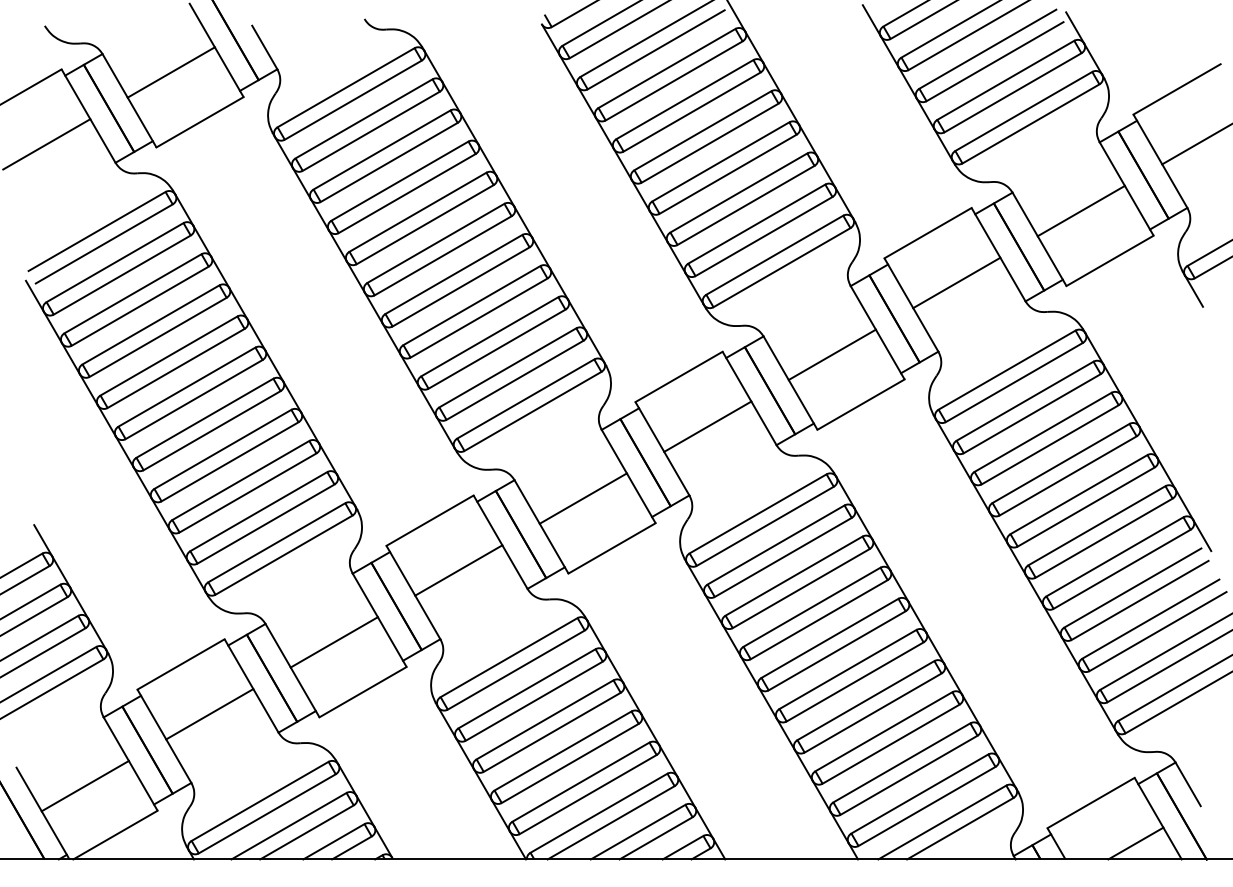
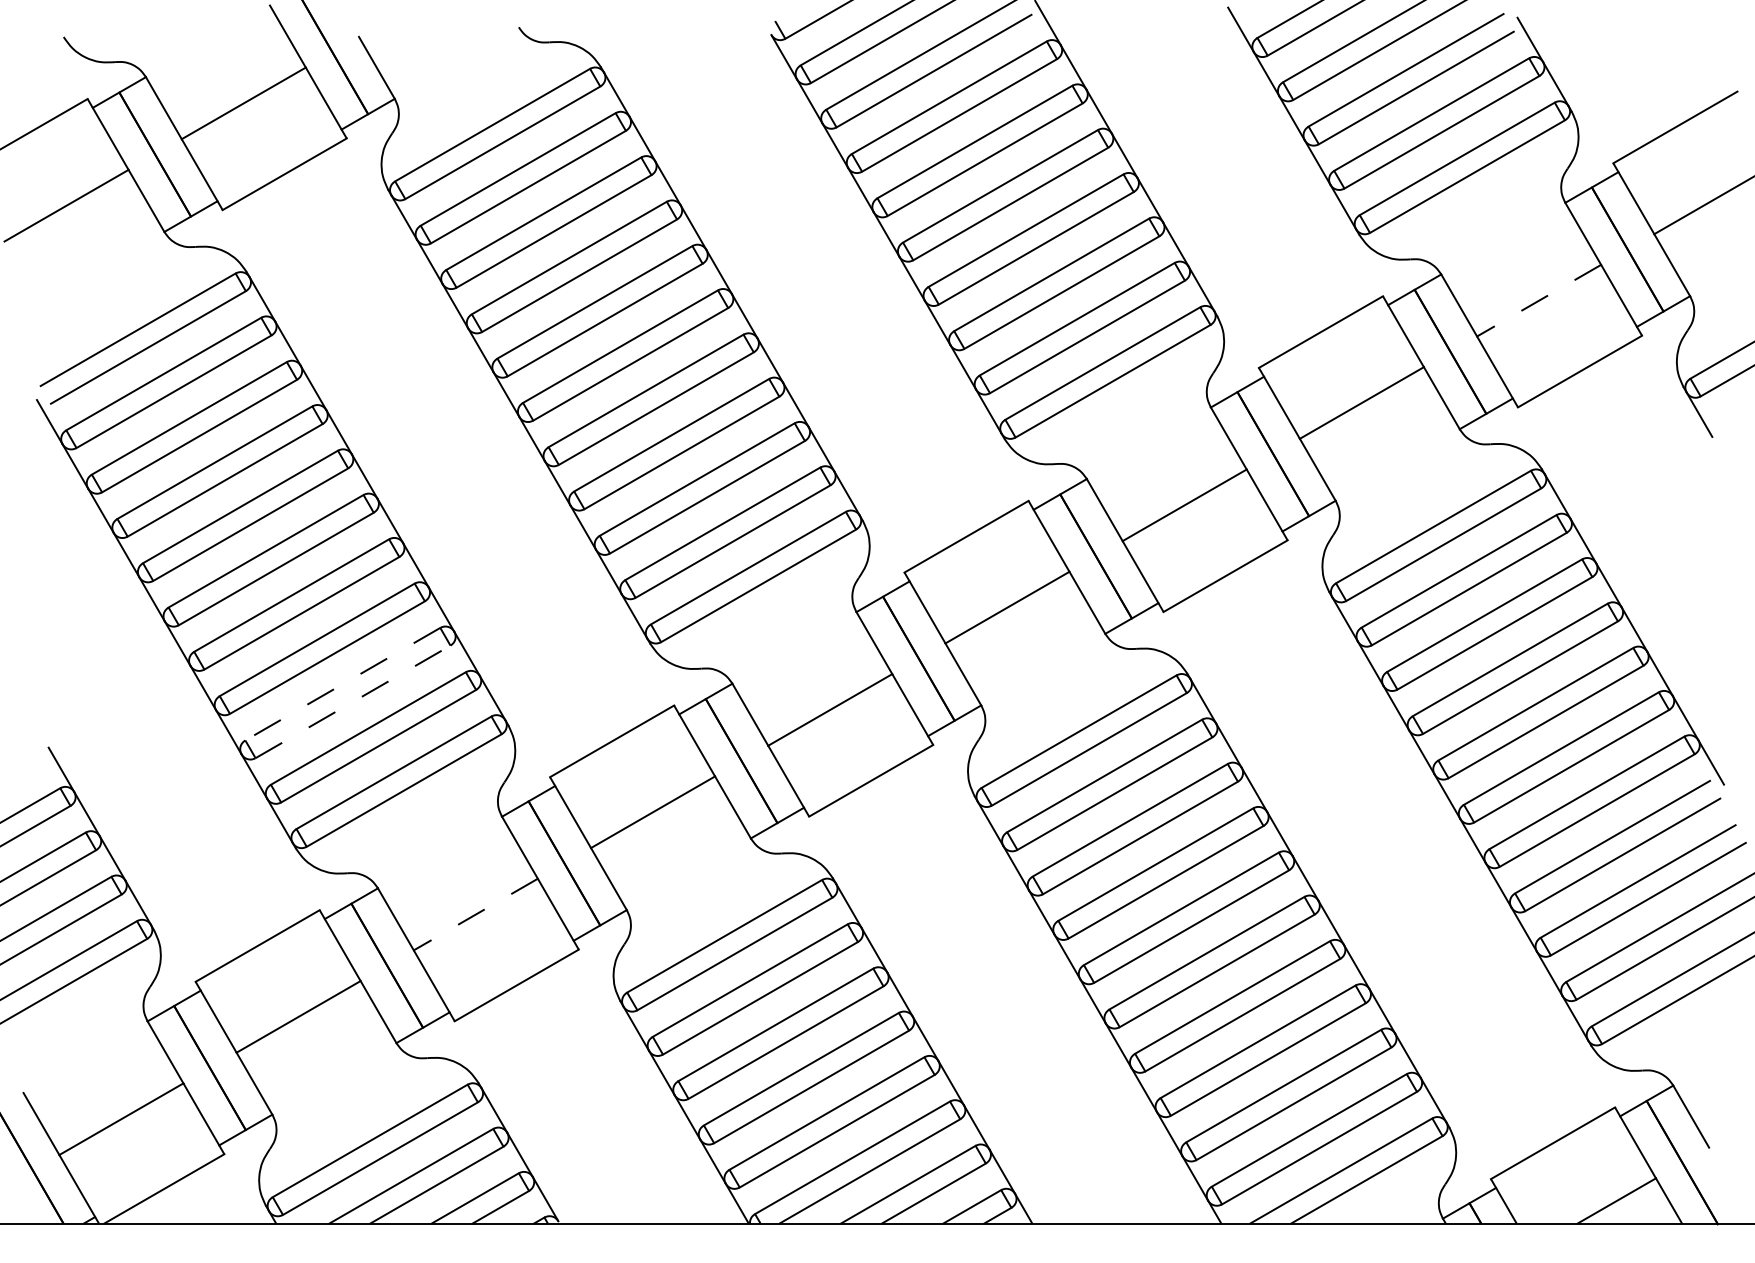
line: (1080, 211) -> (1537, 301), solid -> dashed
line: (240, 480) -> (342, 684), solid -> dashed
line: (248, 492) -> (353, 701), solid -> dashed
line: (333, 642) -> (474, 914), solid -> dashed

